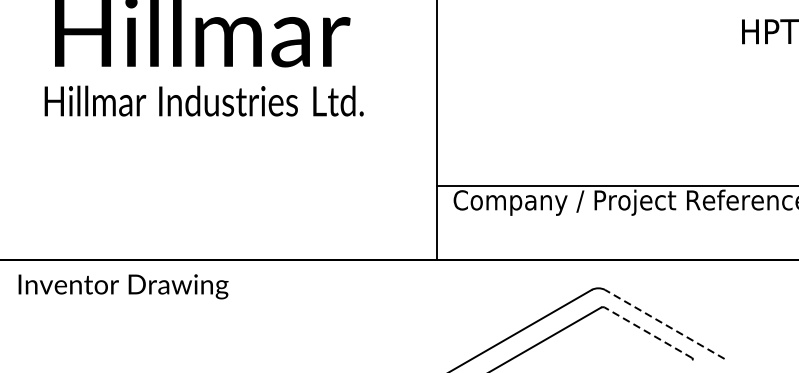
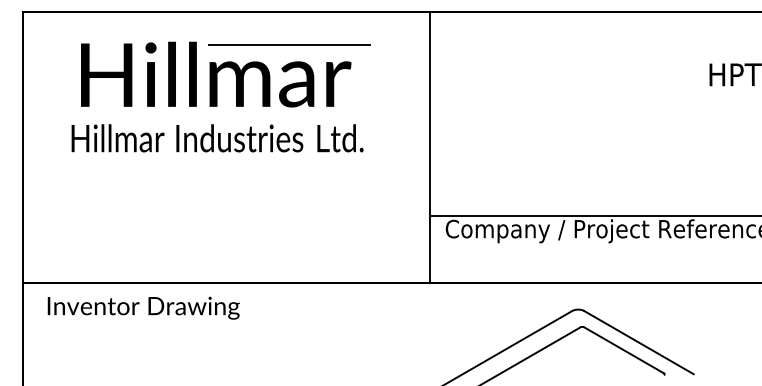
line: (664, 324) -> (638, 342), dashed -> solid
line: (647, 333) -> (623, 350), dashed -> solid

